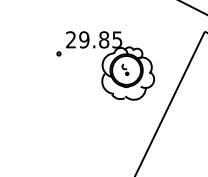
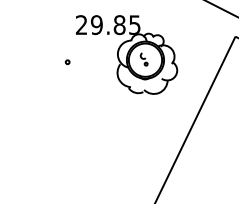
part: (110, 65) -> (127, 54), moved

